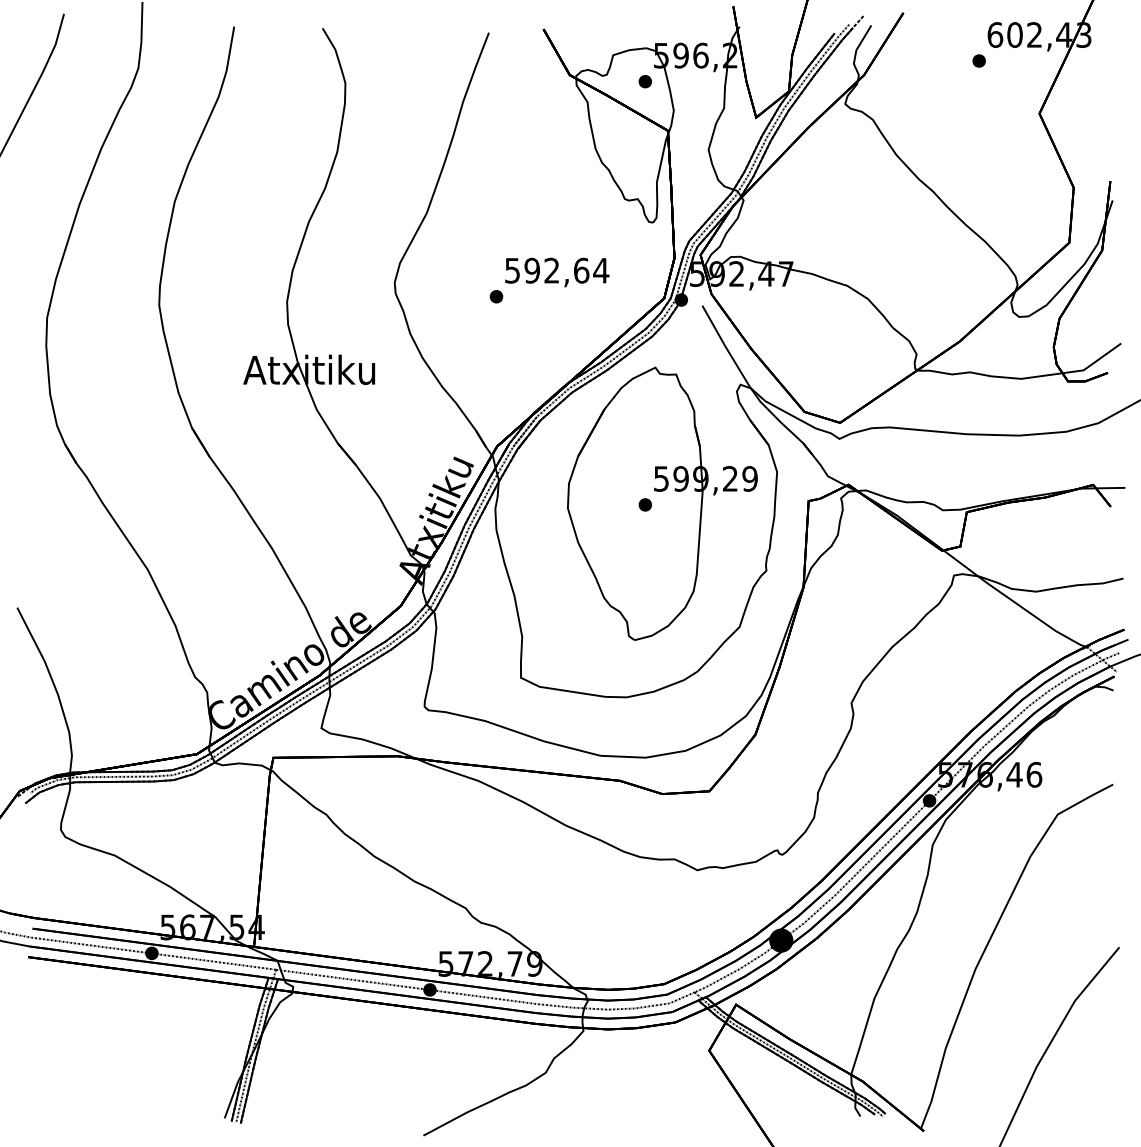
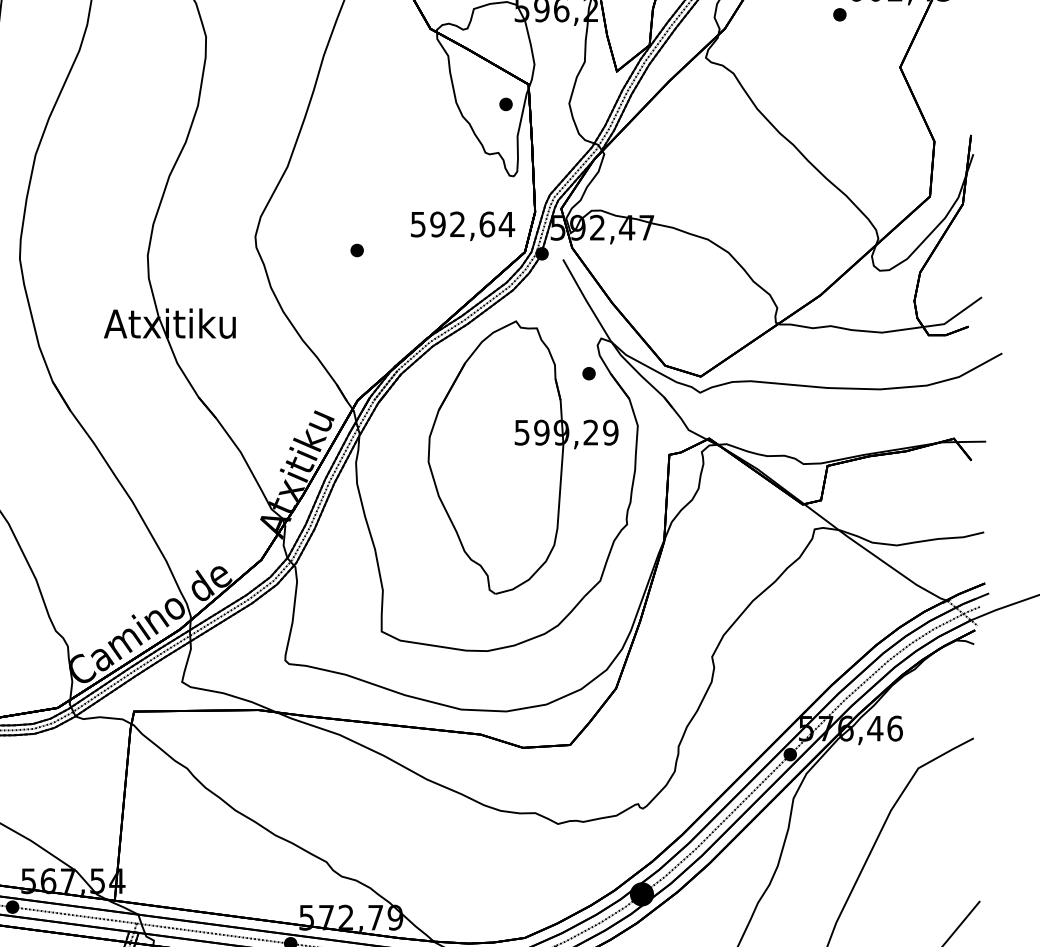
part: (644, 81) -> (505, 104), moved
text: (557, 272) -> (463, 226), moved
part: (644, 504) -> (588, 373), moved

